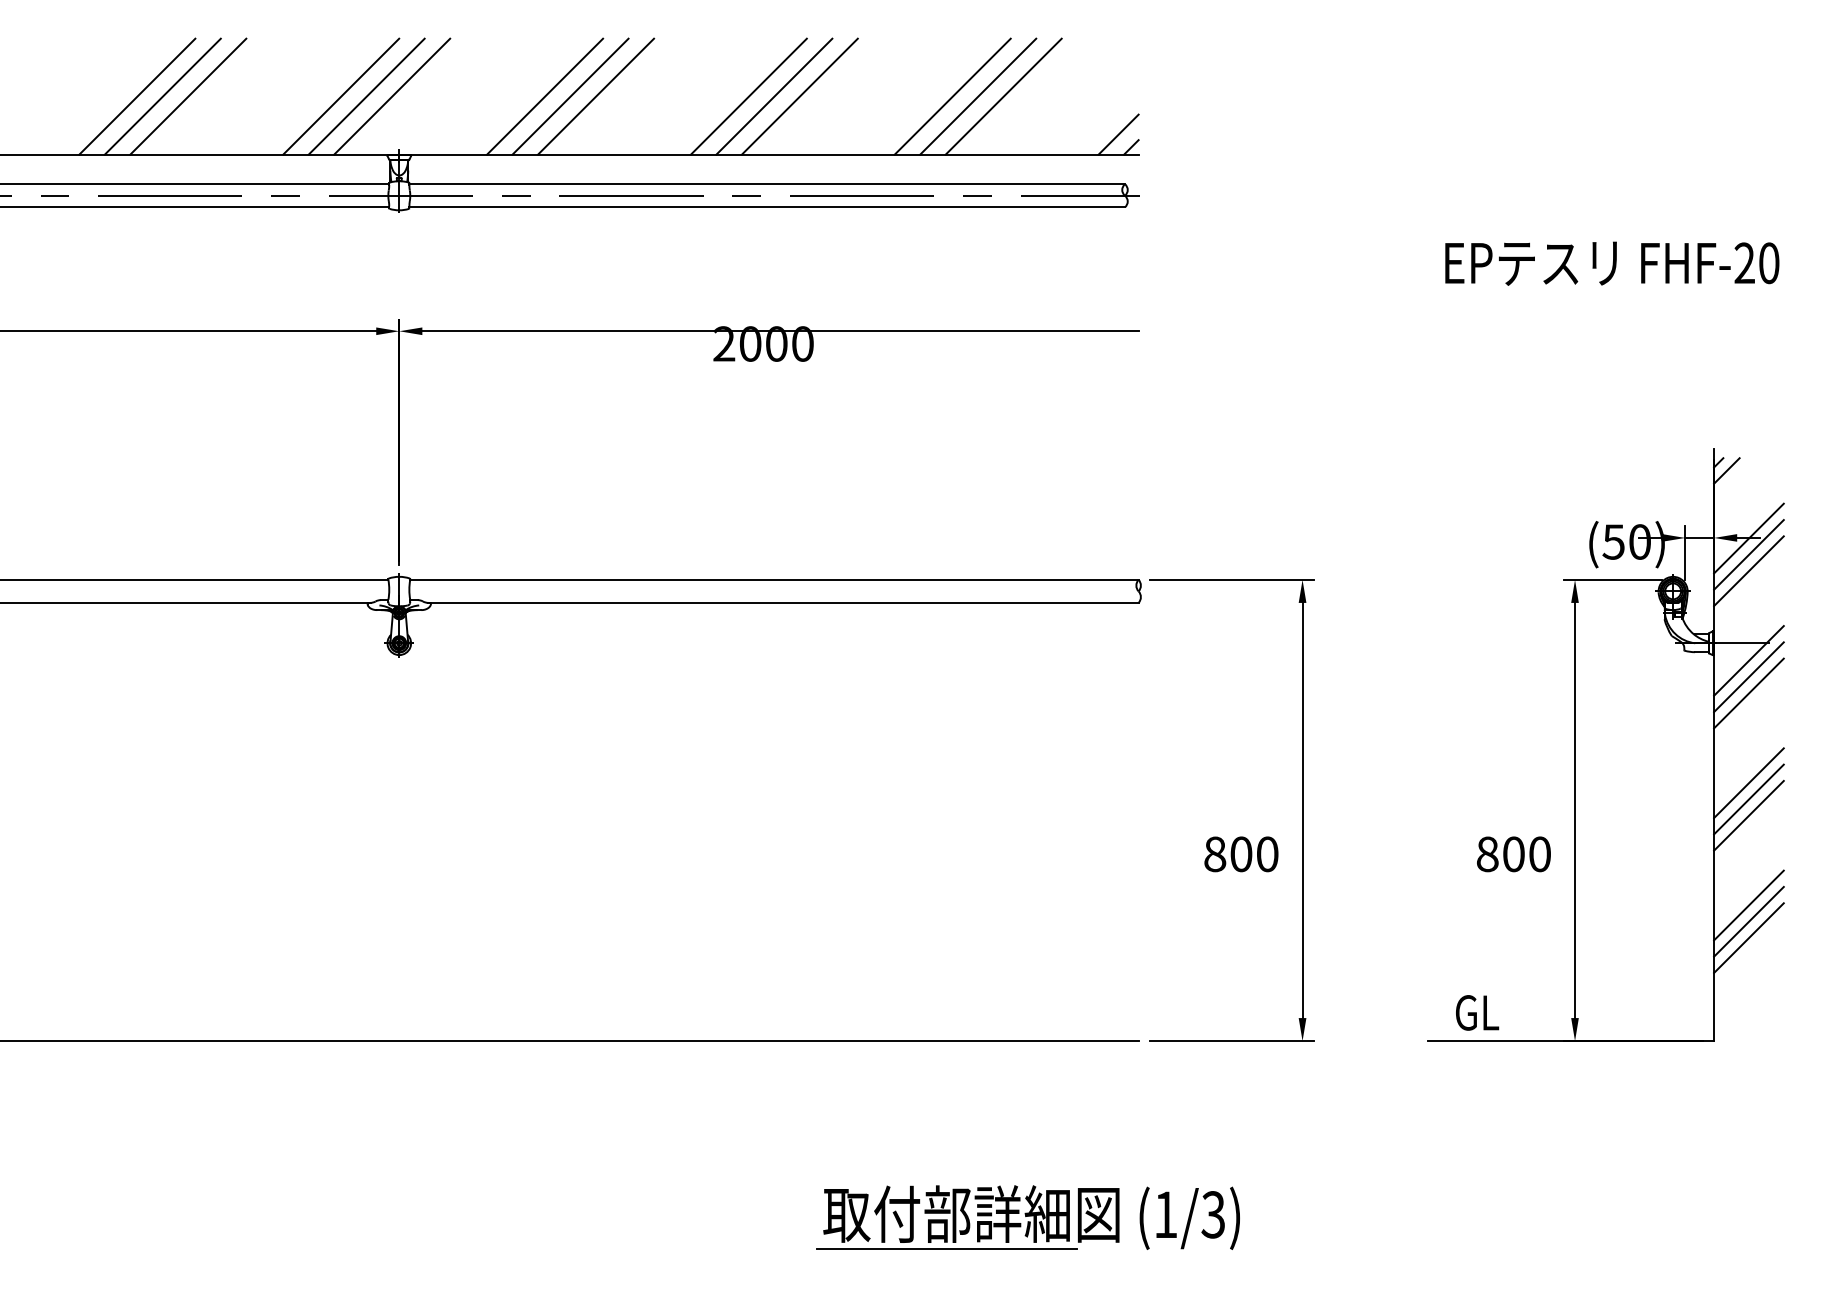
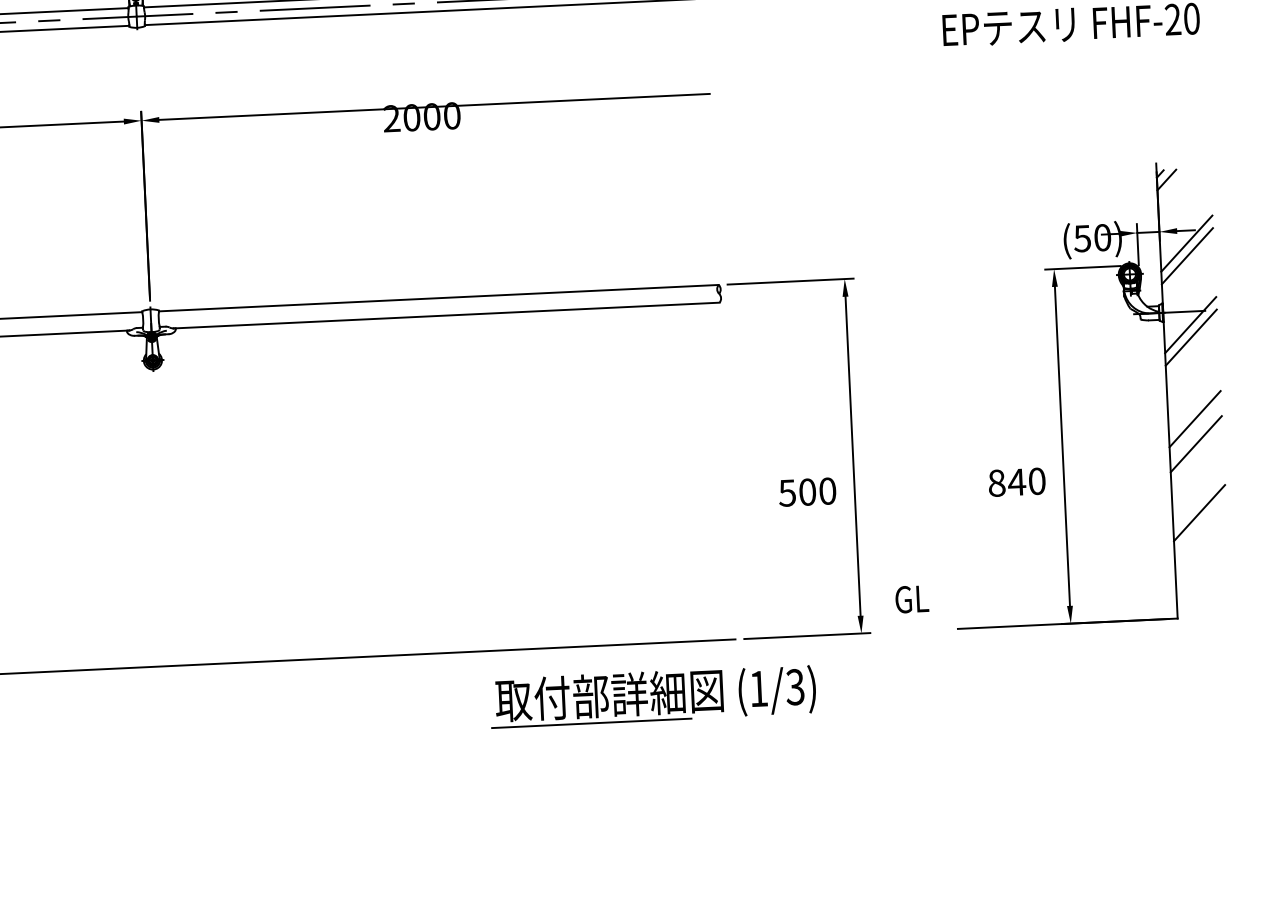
line: (1748, 538) -> (1185, 231), removed
line: (1748, 693) -> (1191, 350), removed
line: (1748, 799) -> (1195, 431), removed
text: (1214, 854) -> (787, 493), 800 -> 500
text: (1513, 854) -> (1016, 482), 800 -> 840
line: (1748, 921) -> (1199, 525), removed
line: (1748, 938) -> (1200, 538), removed
text: (1477, 1012) -> (912, 599), moved
part: (1027, 1217) -> (652, 696), moved

